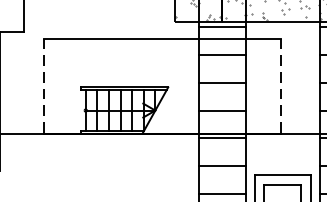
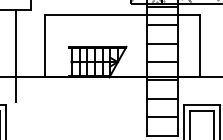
line: (43, 86) -> (44, 46), dashed -> solid
line: (280, 86) -> (200, 46), dashed -> solid

